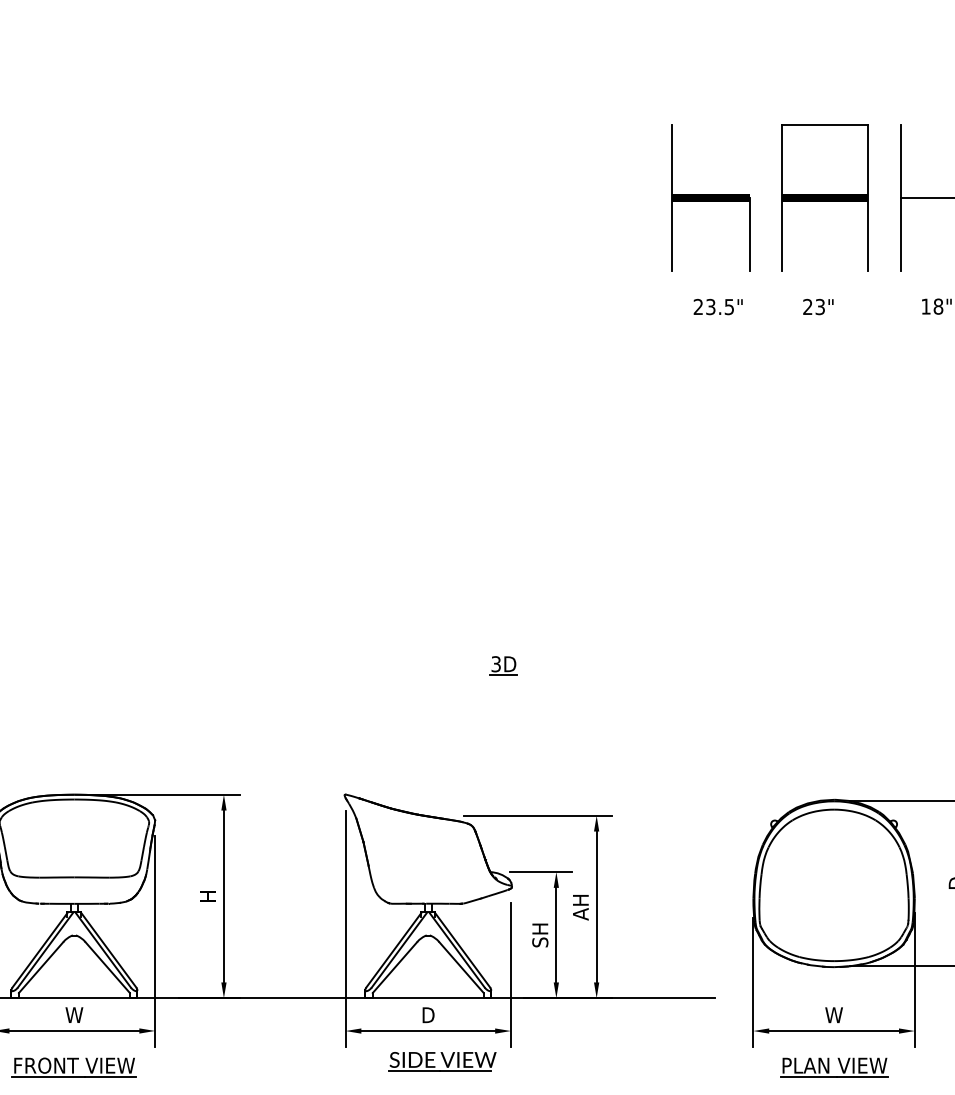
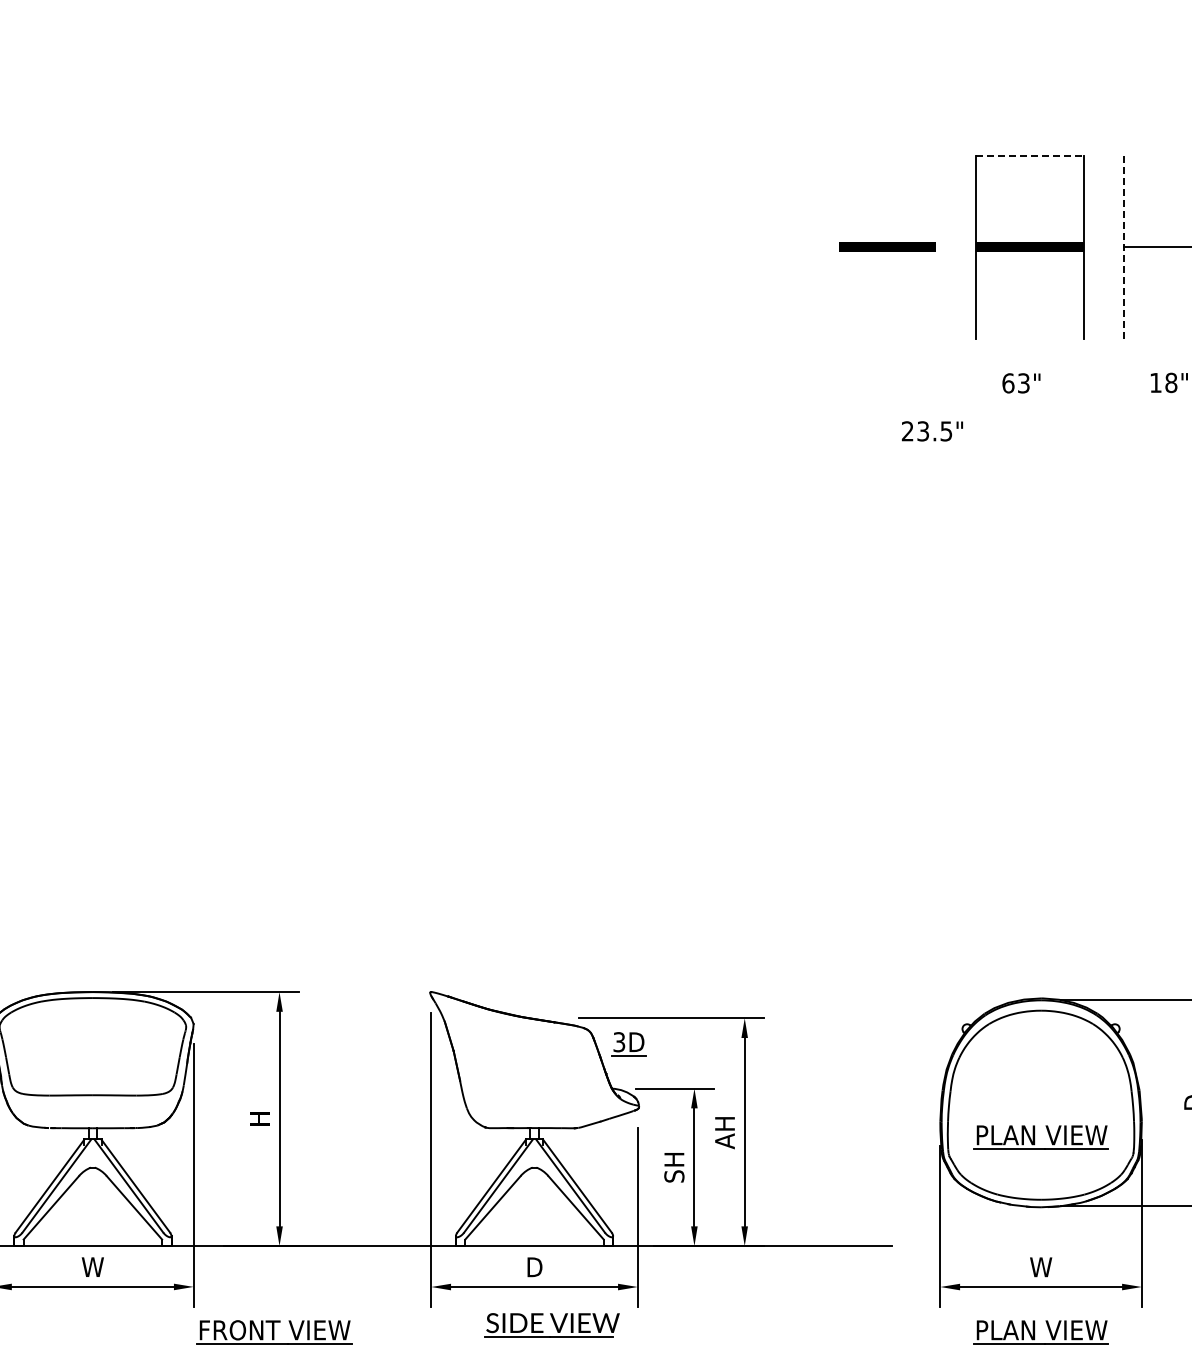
line: (824, 124) -> (1029, 155), solid -> dashed
line: (671, 197) -> (838, 246), removed
line: (900, 198) -> (1124, 247), solid -> dashed
line: (749, 234) -> (935, 292), removed
text: (718, 307) -> (932, 431), moved
text: (807, 307) -> (1008, 383), 23" -> 63"
part: (503, 666) -> (628, 1044), moved
part: (833, 911) -> (1040, 1137), added
part: (74, 1067) -> (274, 1332), moved

